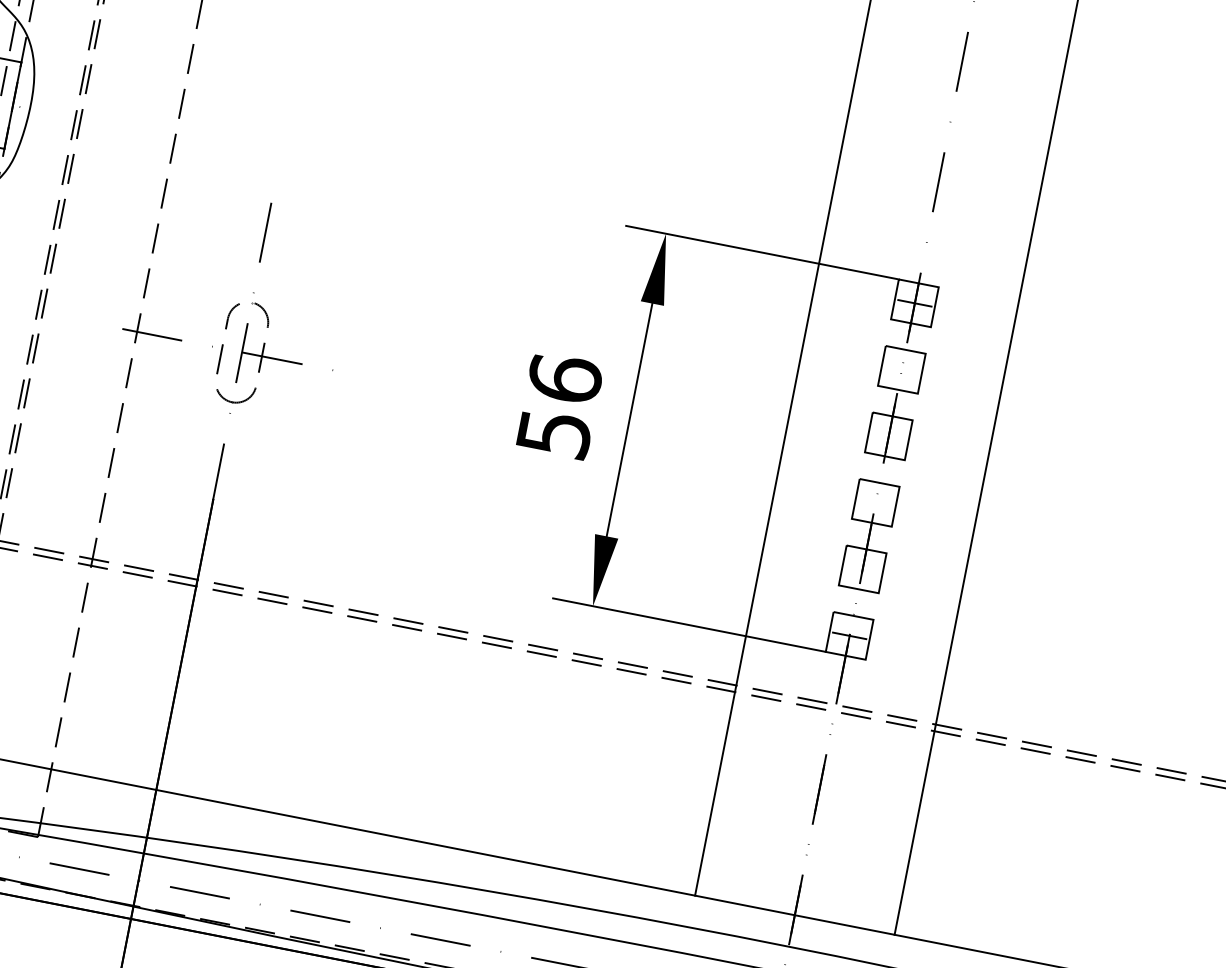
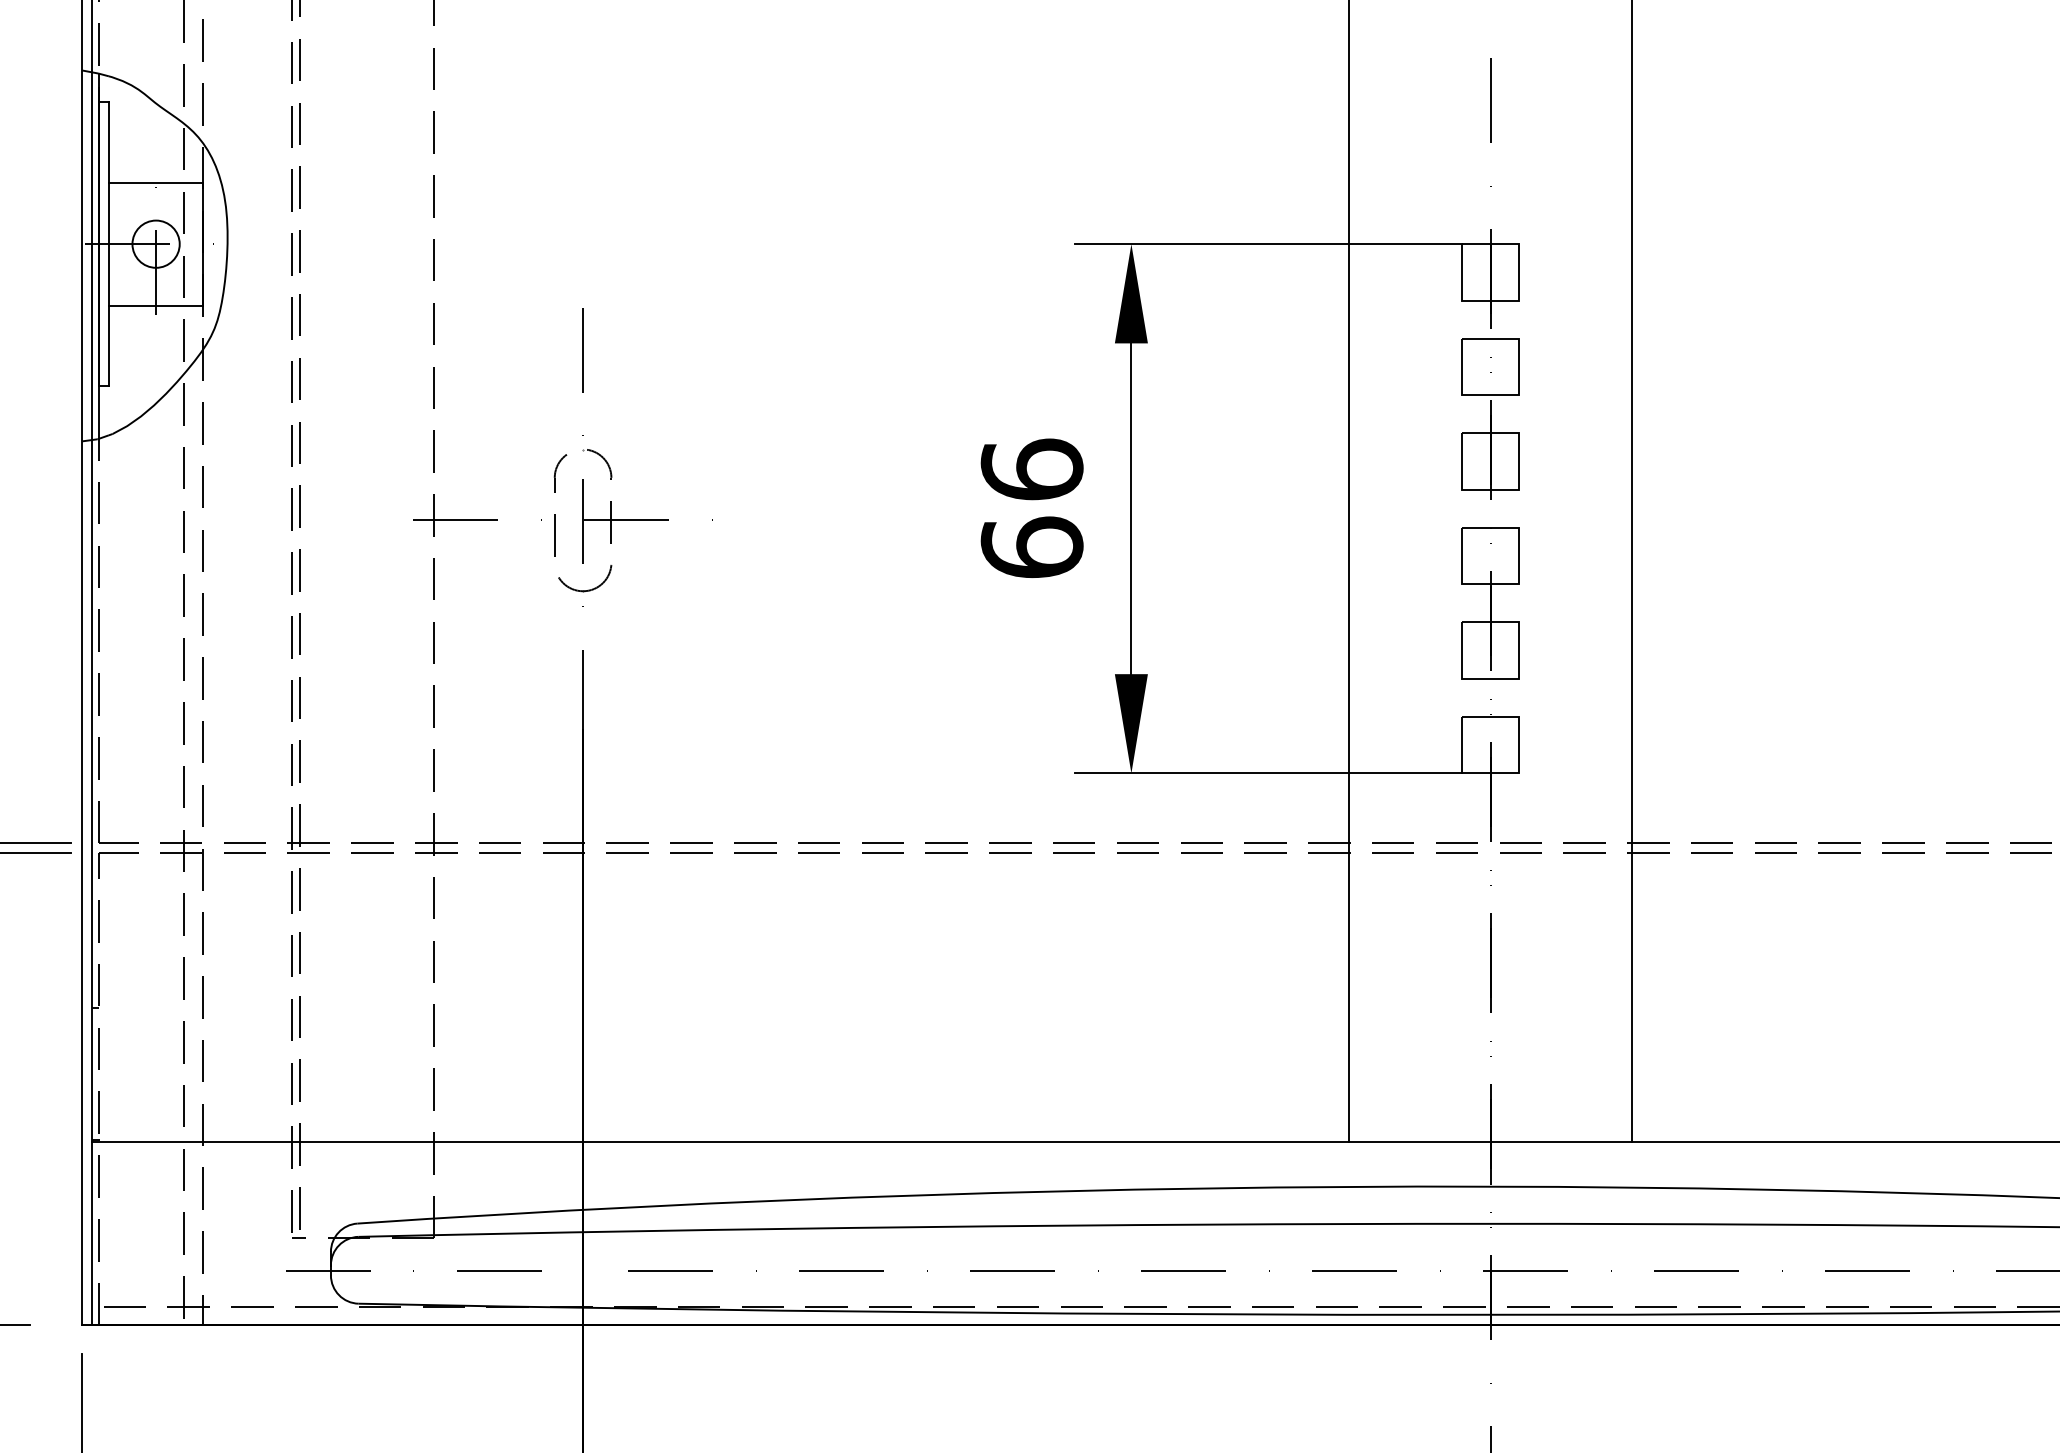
line: (914, 303) -> (1490, 272), removed
text: (553, 433) -> (1031, 547), 56 -> 66
line: (849, 636) -> (1490, 745), removed

